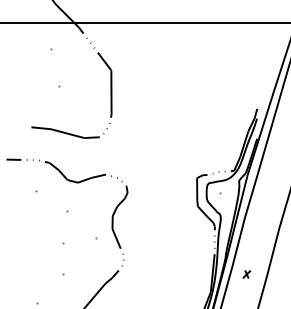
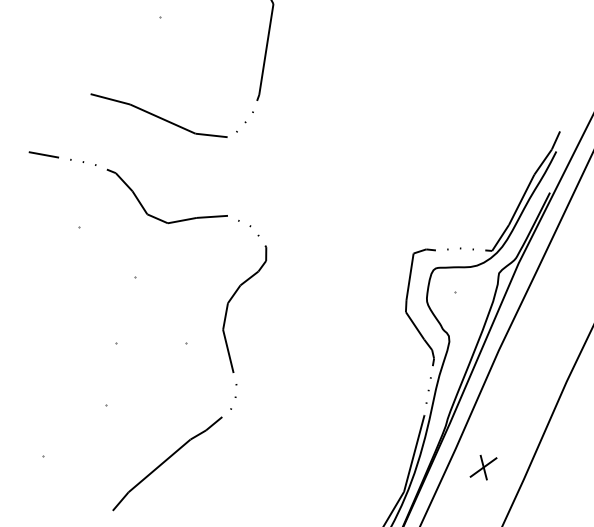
part: (246, 274) -> (483, 467), size x1.67

